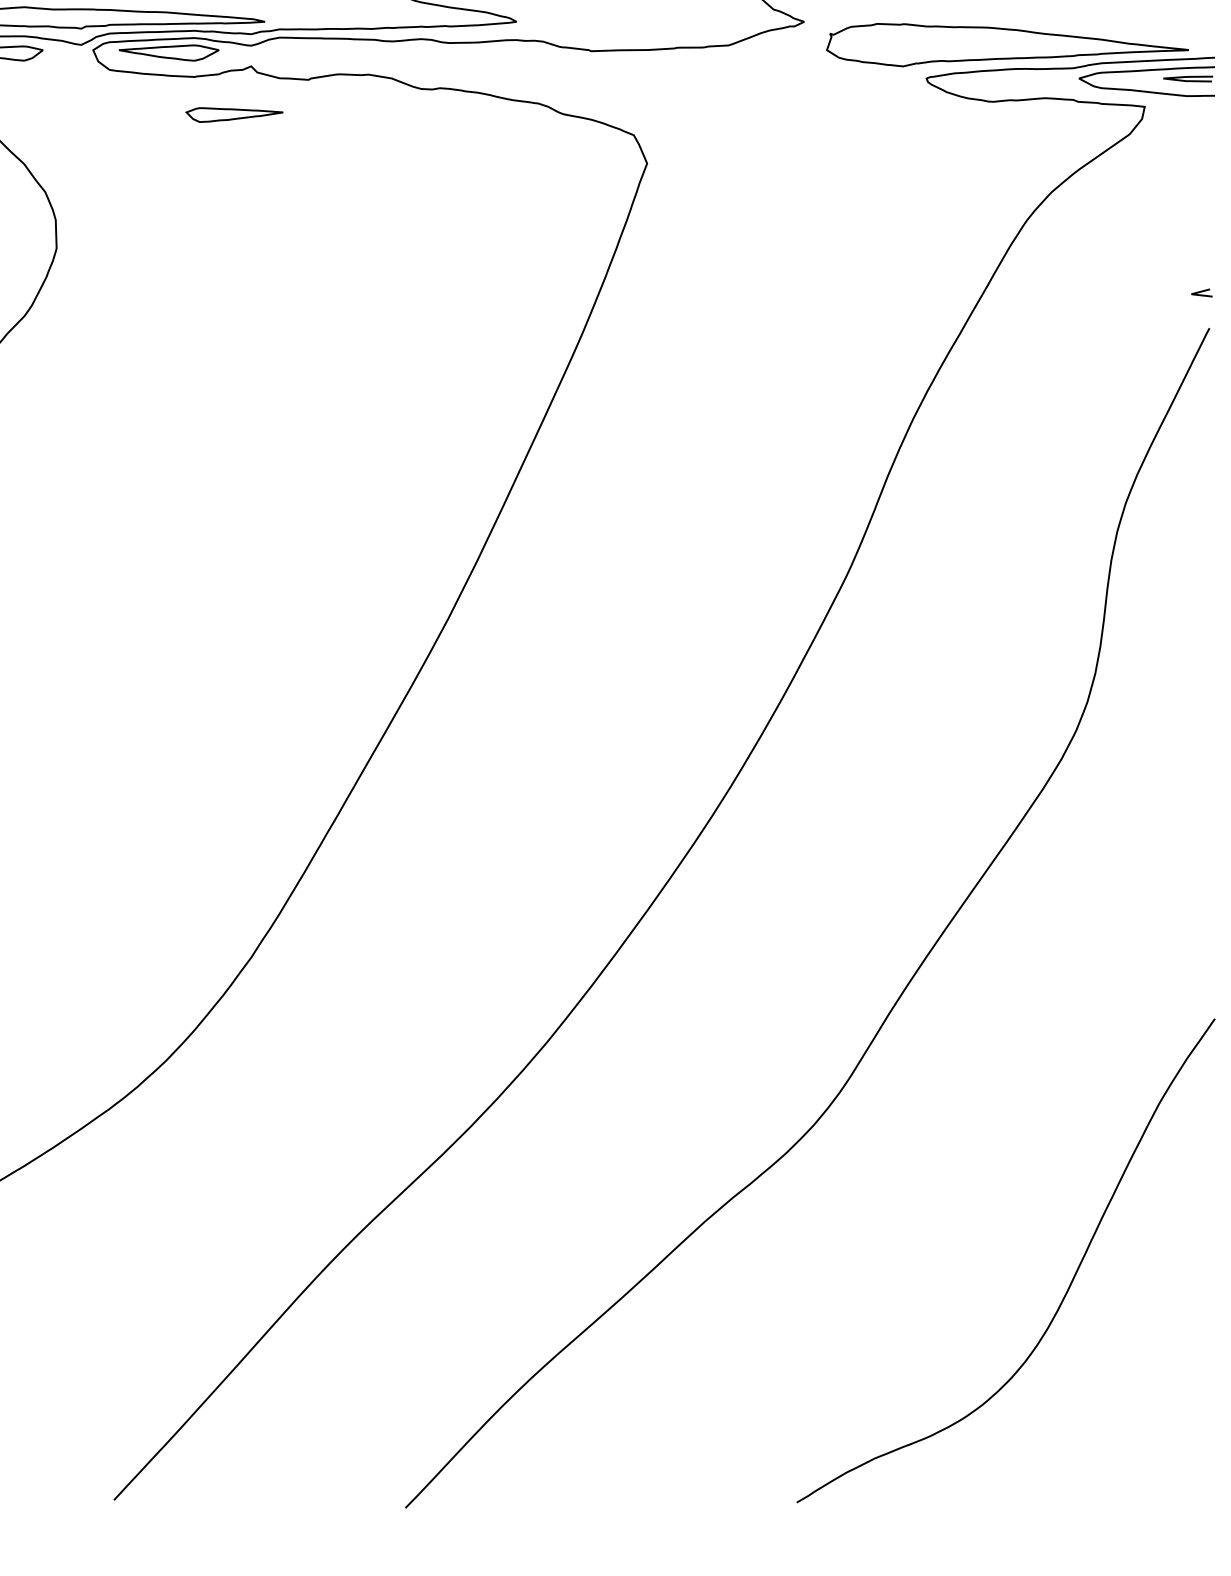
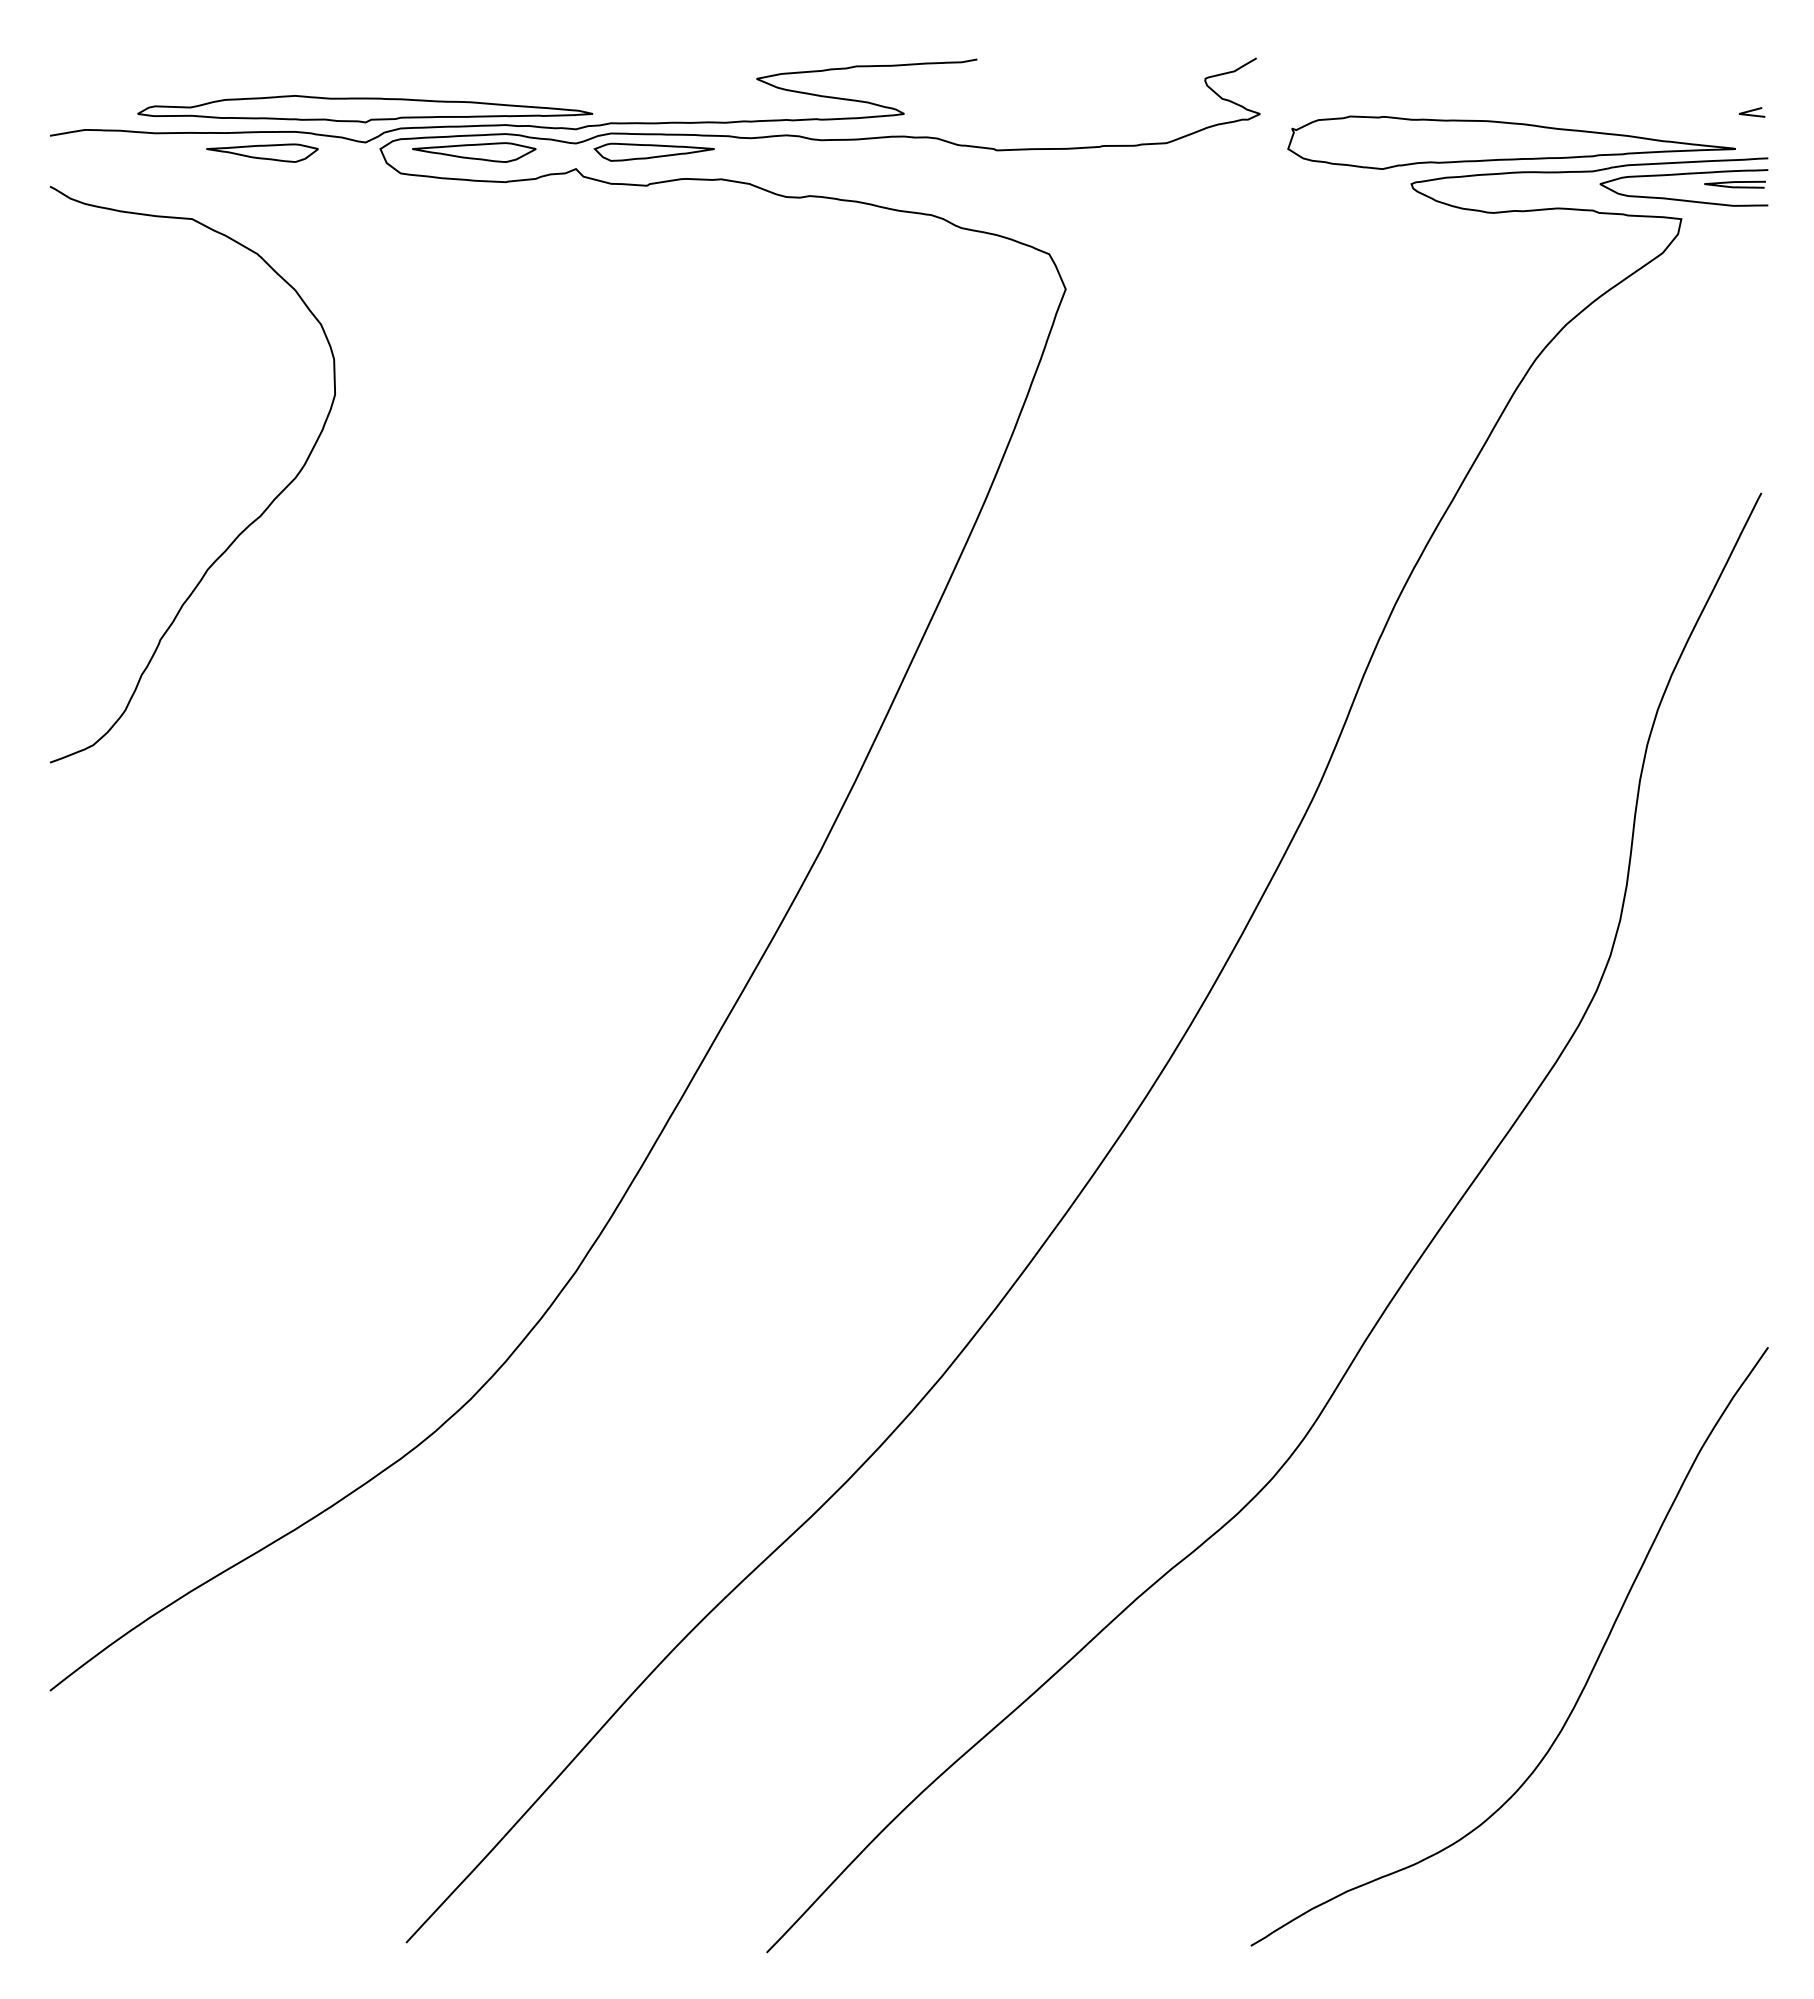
part: (233, 114) -> (653, 151), moved
line: (1201, 292) -> (1751, 111), moved

